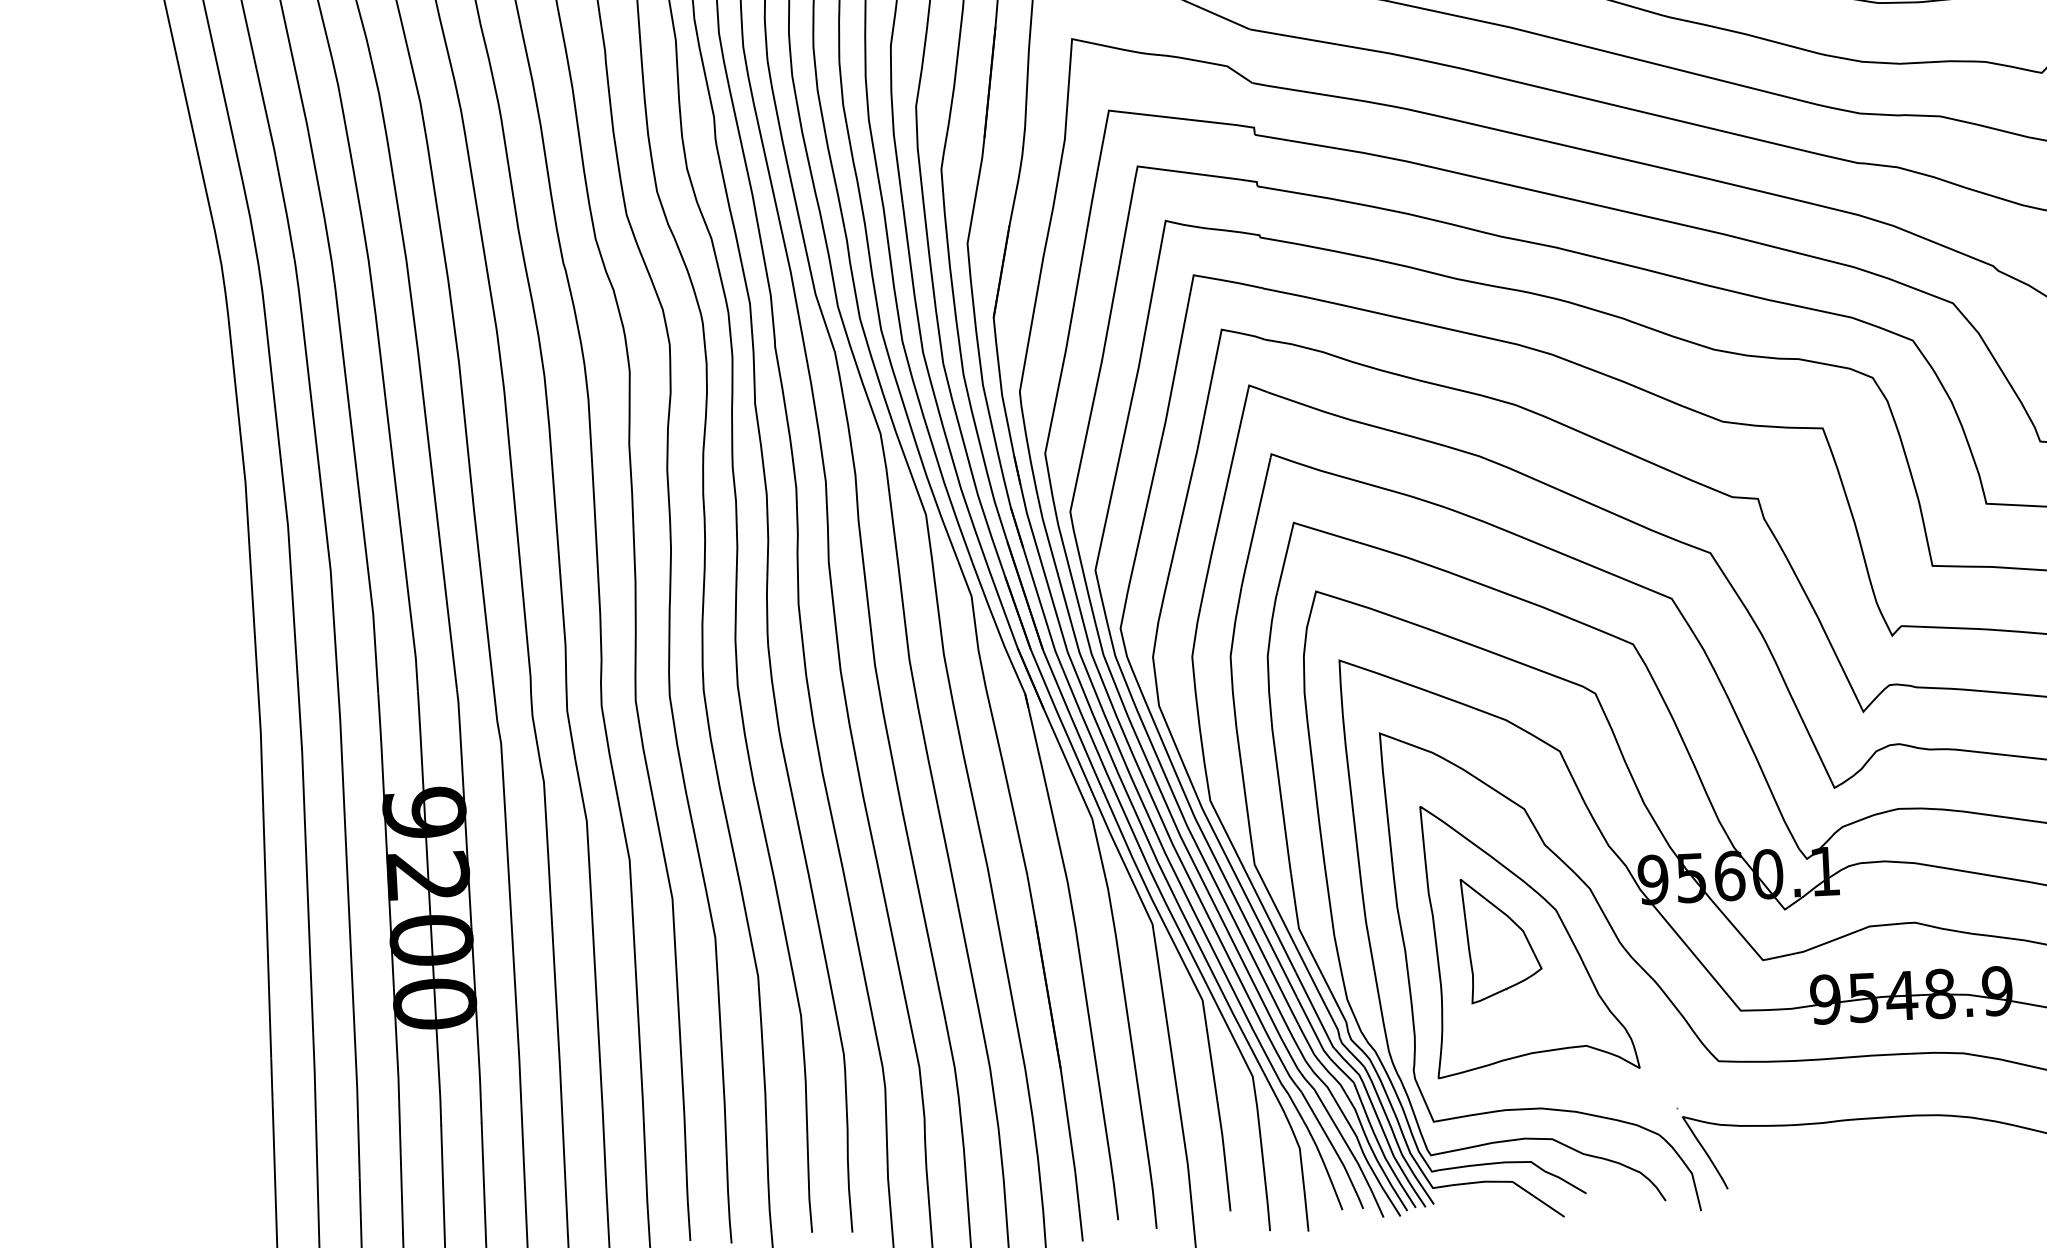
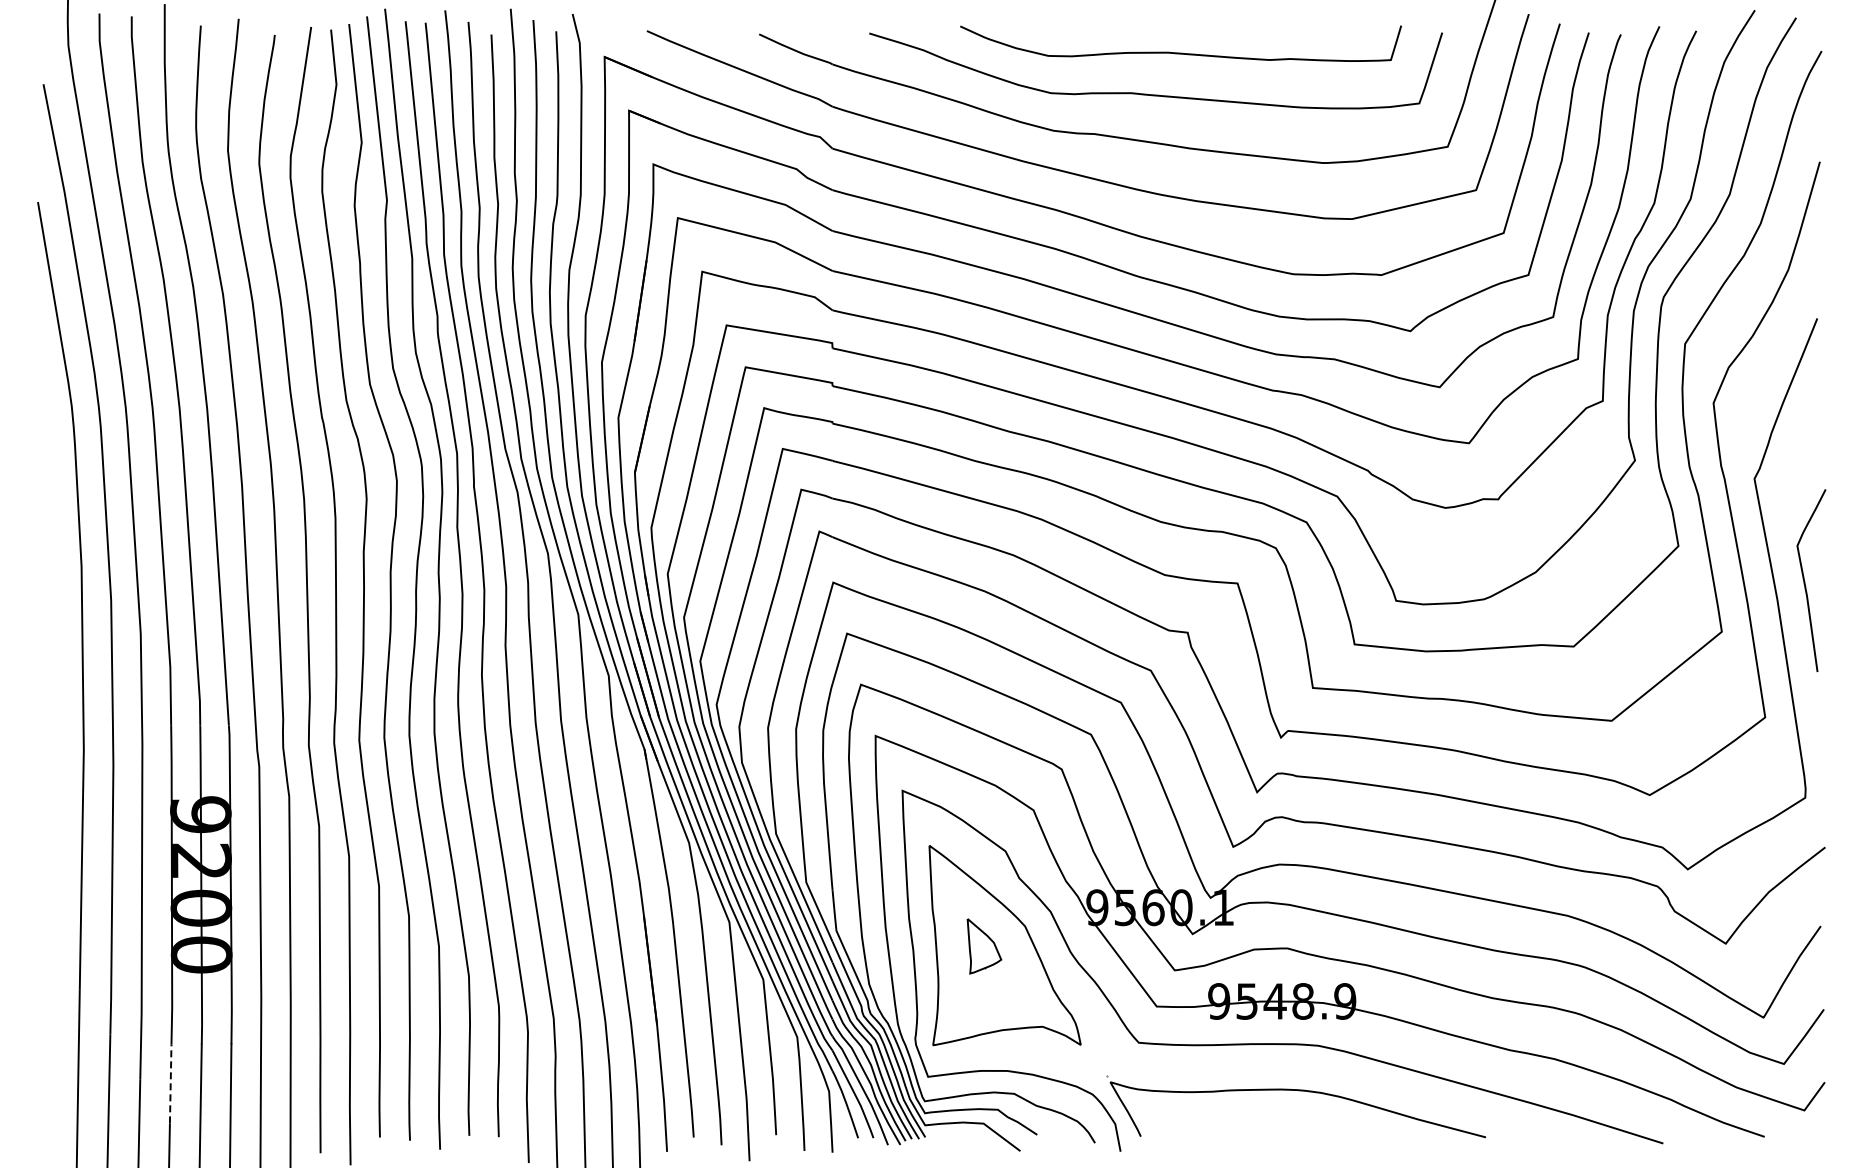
part: (1501, 940) -> (984, 946), size x0.6
line: (401, 1181) -> (170, 1083), solid -> dashed

